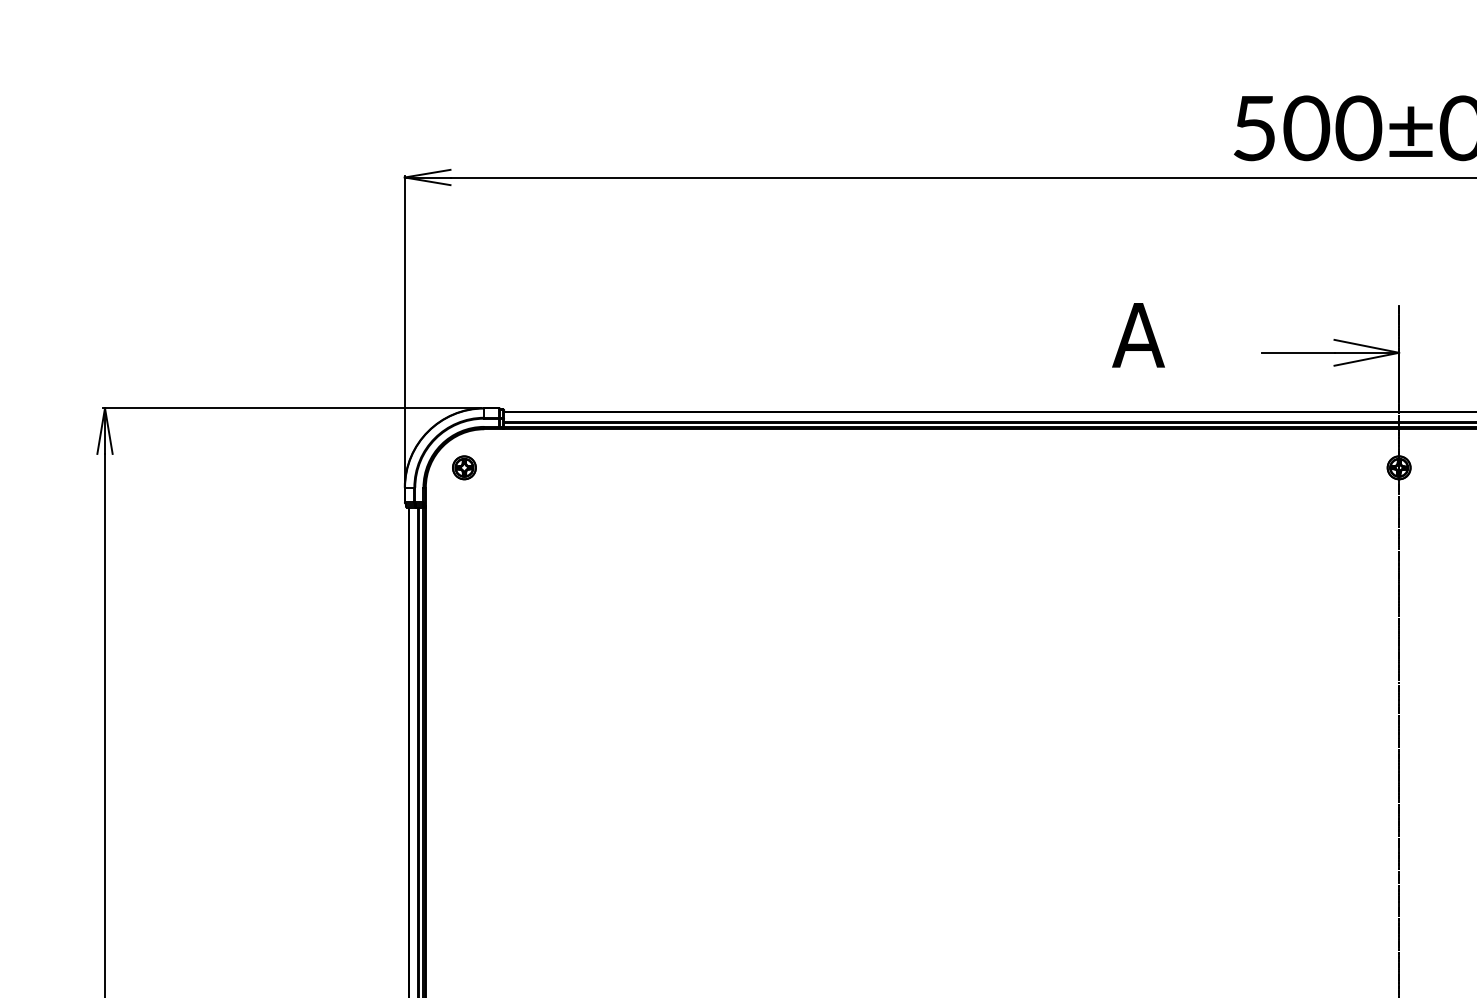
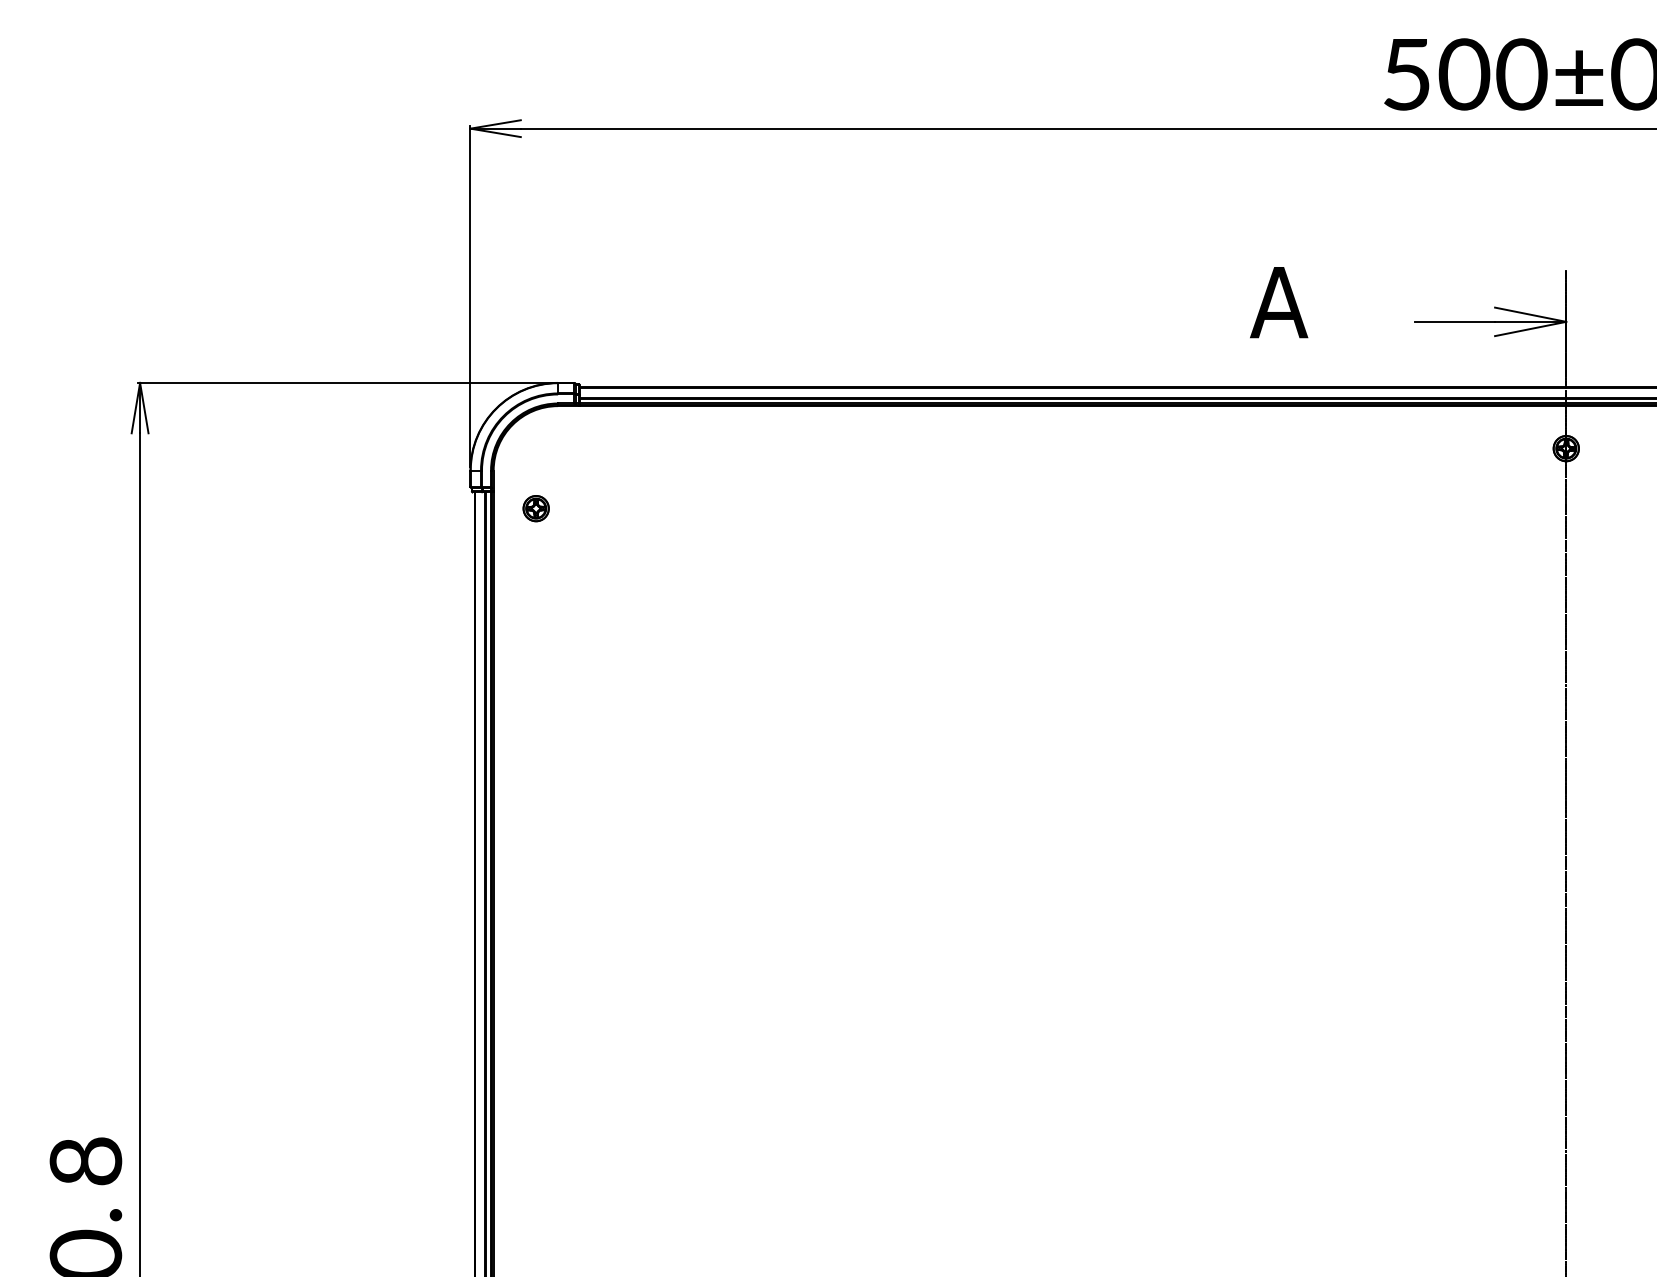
part: (463, 467) -> (535, 508), moved

